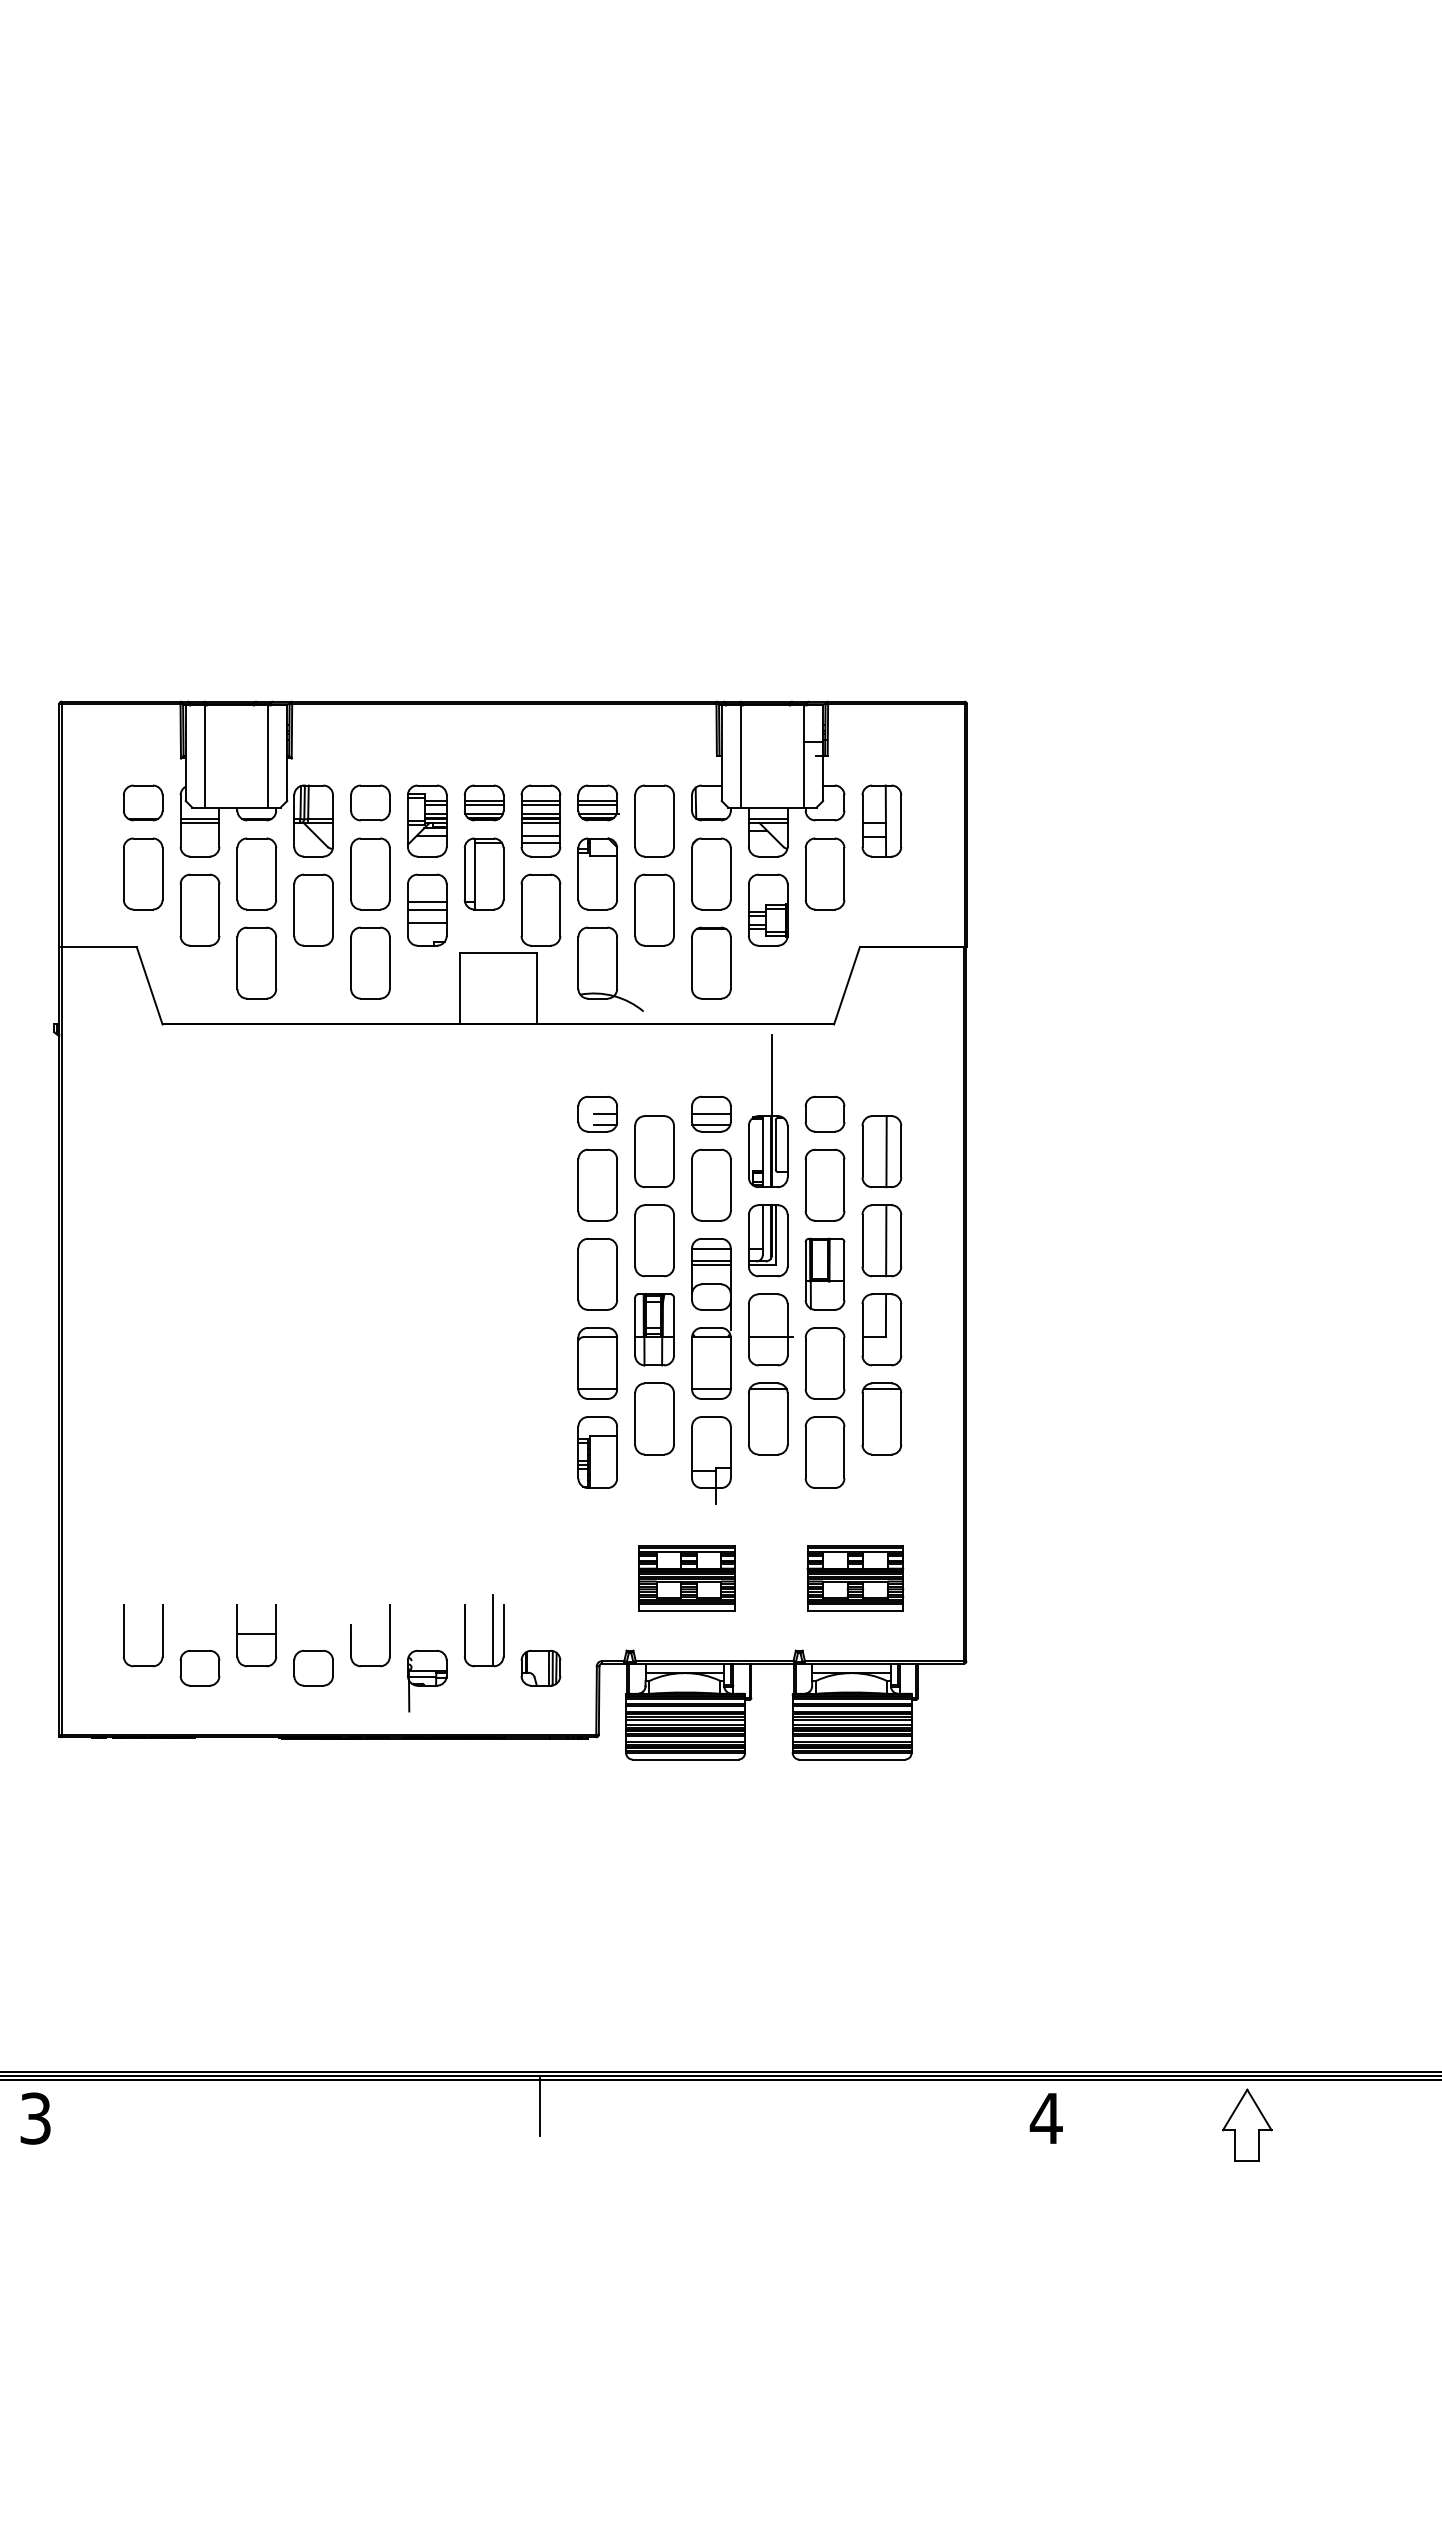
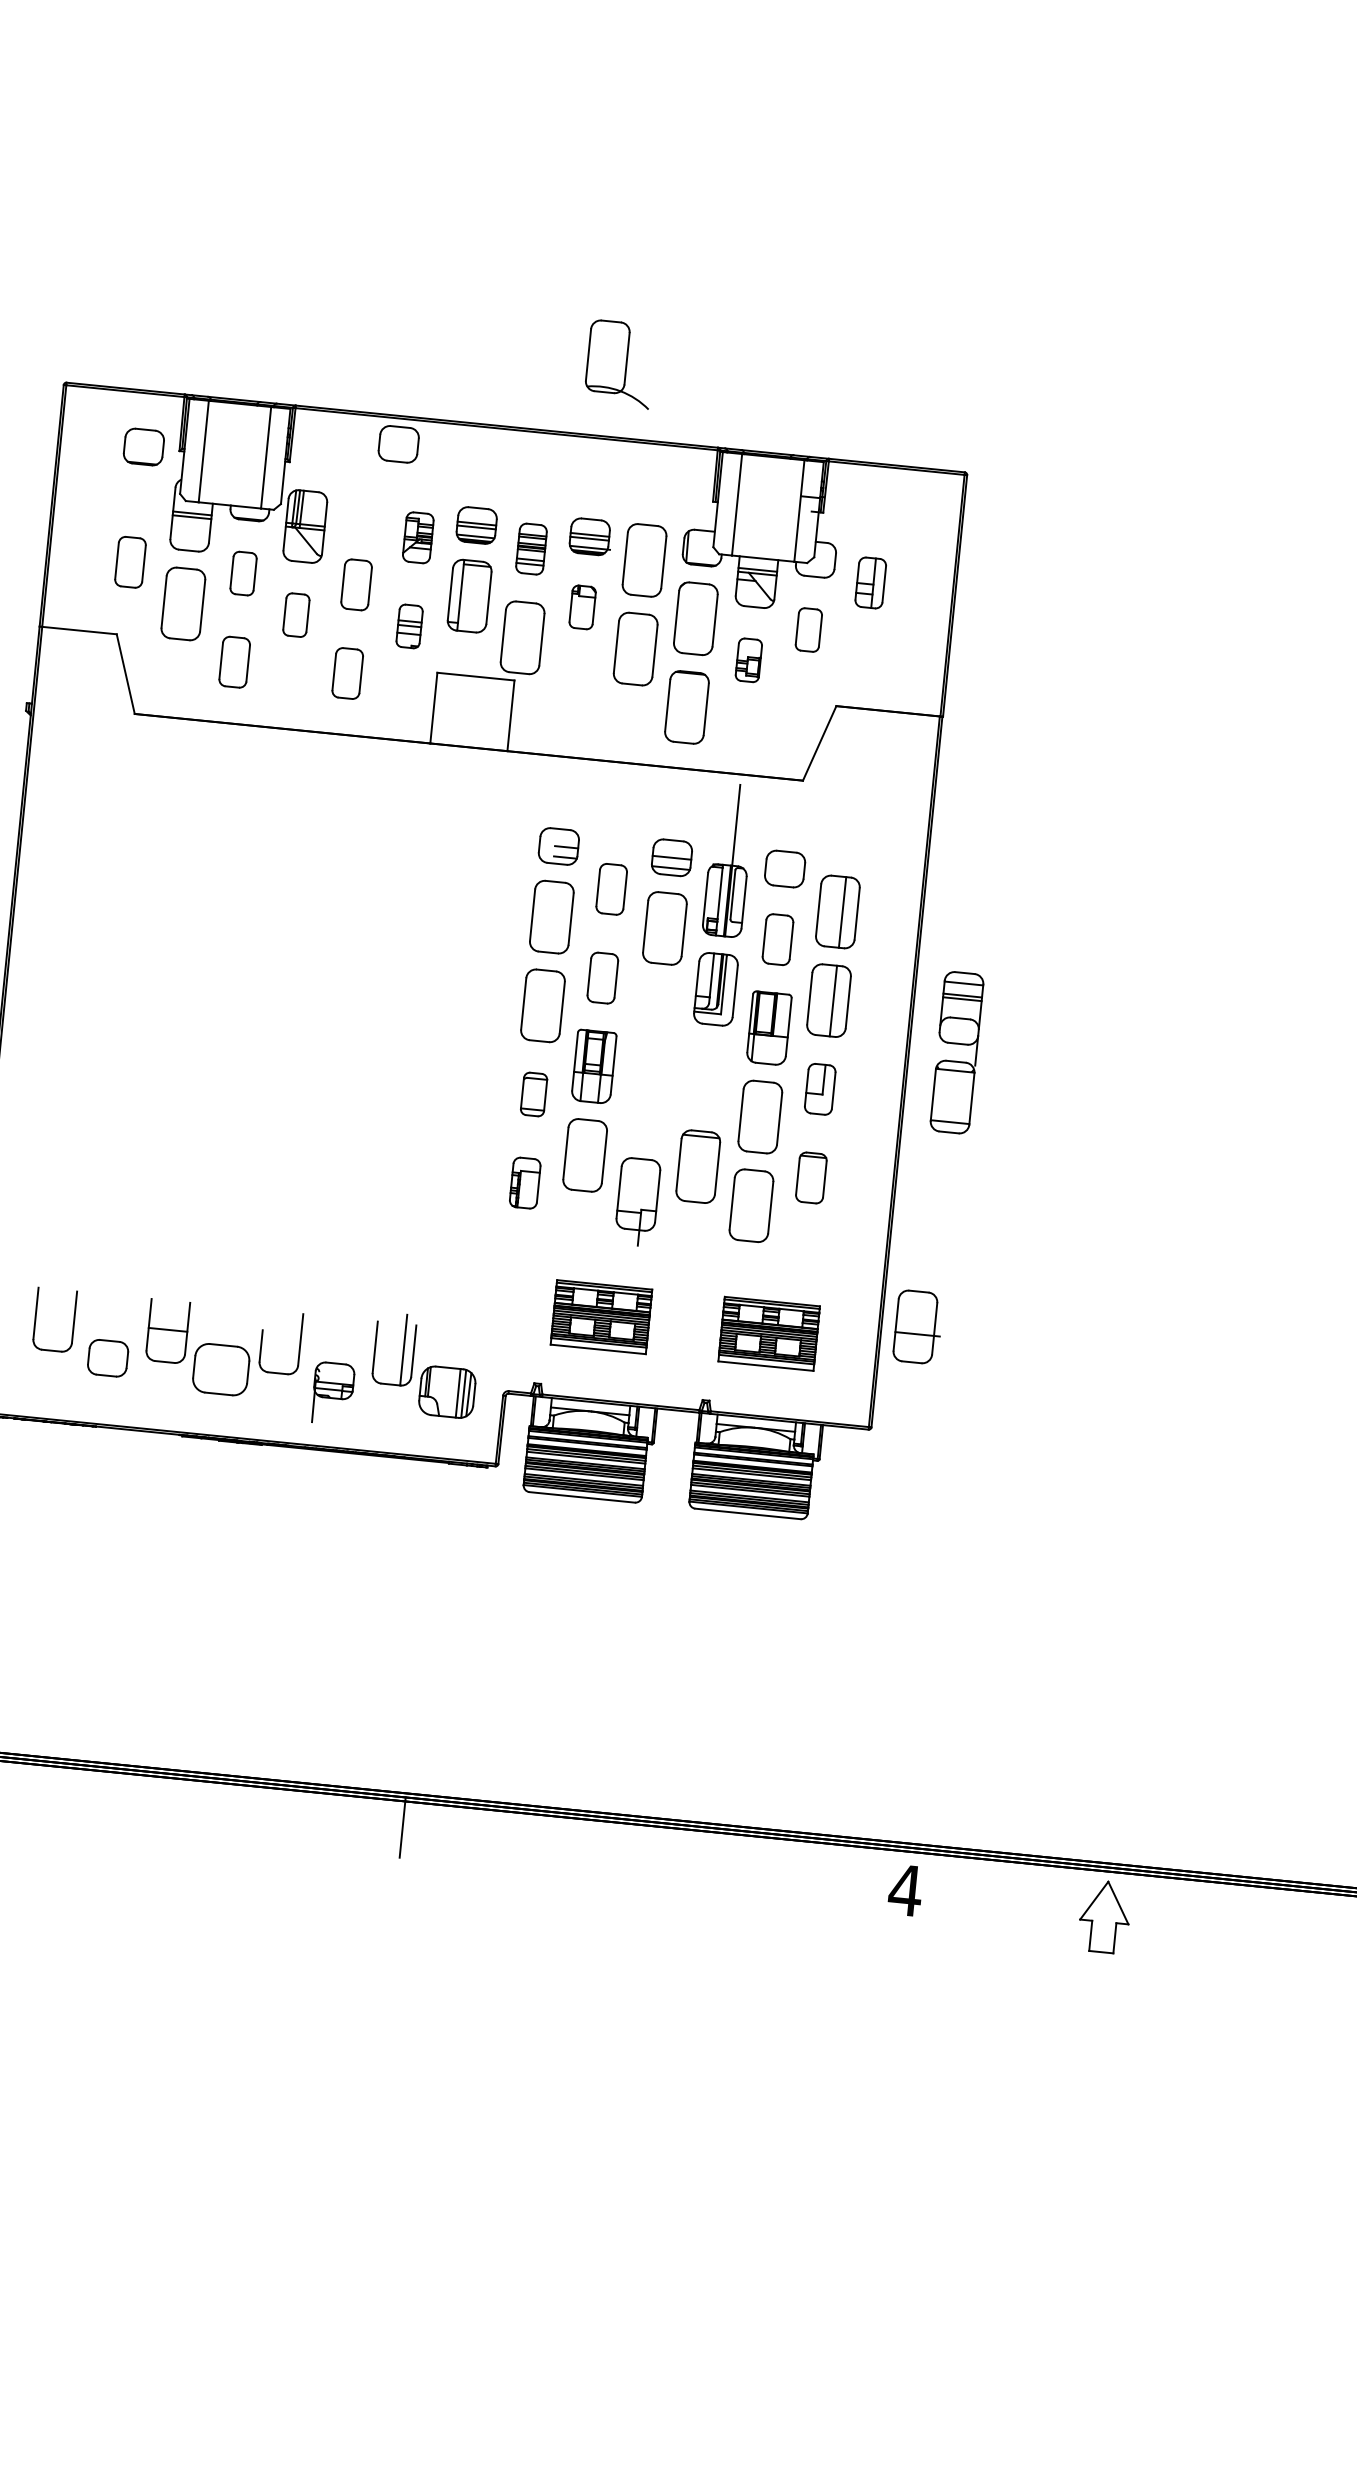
part: (143, 802) -> (144, 446), moved
part: (370, 802) -> (398, 443), moved
part: (426, 820) -> (417, 537), size x0.7
part: (540, 820) -> (531, 548), size x0.7
part: (881, 820) -> (870, 582), size x0.7
part: (143, 873) -> (130, 561), size x0.7
part: (256, 873) -> (243, 573), size x0.6
part: (370, 873) -> (356, 584), size x0.7
part: (597, 873) -> (582, 606), size x0.6
part: (824, 873) -> (808, 629), size x0.6
part: (313, 909) -> (296, 614), size x0.6
part: (427, 909) -> (409, 625), size x0.6
part: (768, 909) -> (749, 659), size x0.6
part: (256, 962) -> (234, 661), size x0.7
part: (370, 962) -> (347, 672), size x0.7
part: (610, 968) -> (619, 363), moved
part: (654, 1151) -> (611, 889), size x0.7
part: (824, 1184) -> (777, 938), size x0.7
part: (654, 1240) -> (602, 977), size x0.7
part: (711, 1310) -> (957, 1044), moved
part: (770, 1329) -> (917, 1326), moved
part: (881, 1329) -> (819, 1088), size x0.7
part: (597, 1363) -> (533, 1094), size x0.6
part: (881, 1418) -> (811, 1177), size x0.7
part: (597, 1452) -> (525, 1183), size x0.7
part: (313, 1667) -> (221, 1368), size x1.4
part: (540, 1667) -> (446, 1391), size x1.4

